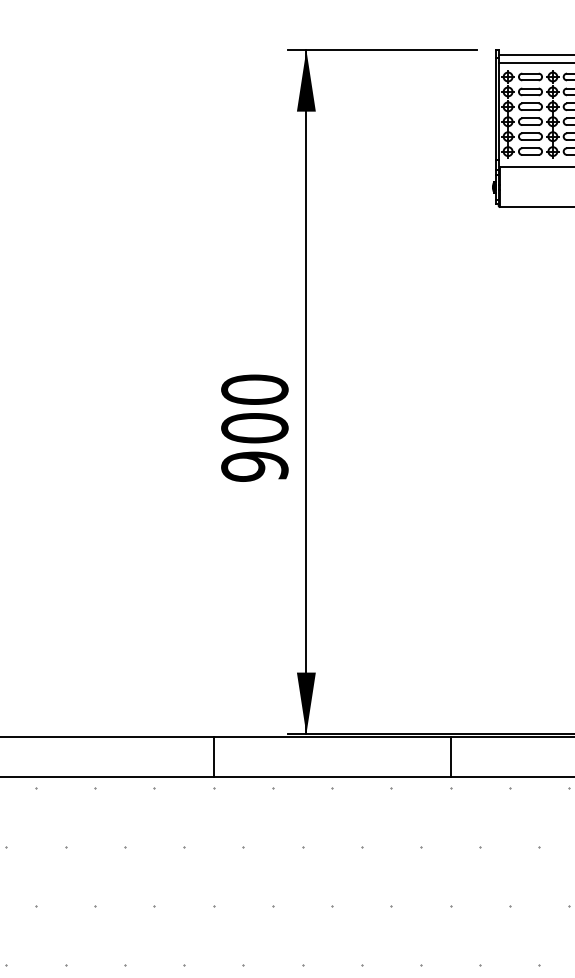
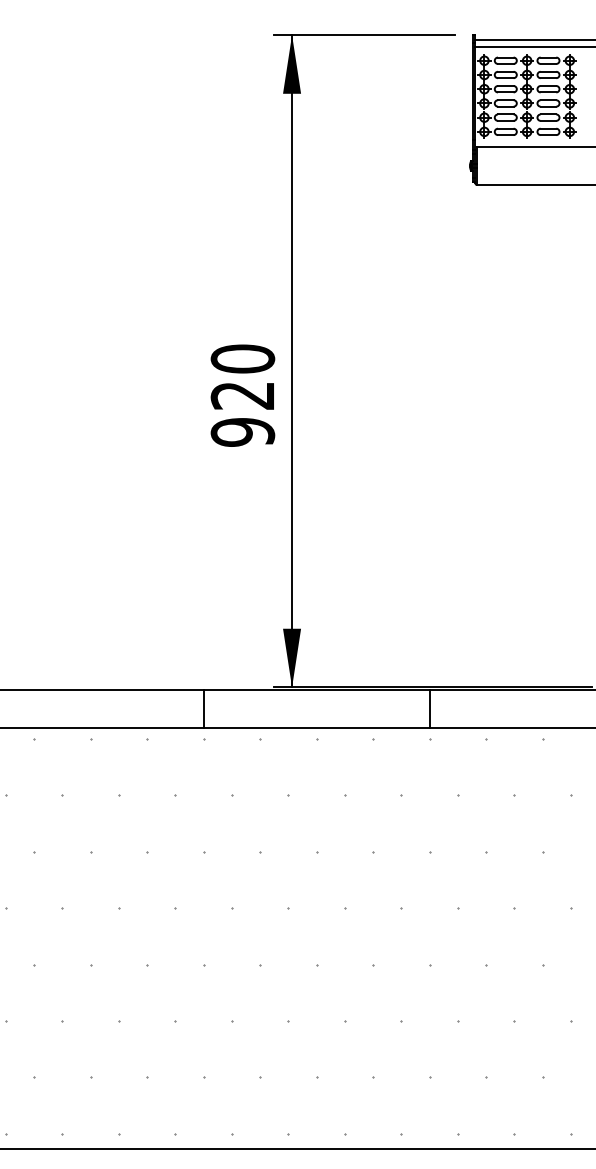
text: (254, 428) -> (242, 395), 900 -> 920

